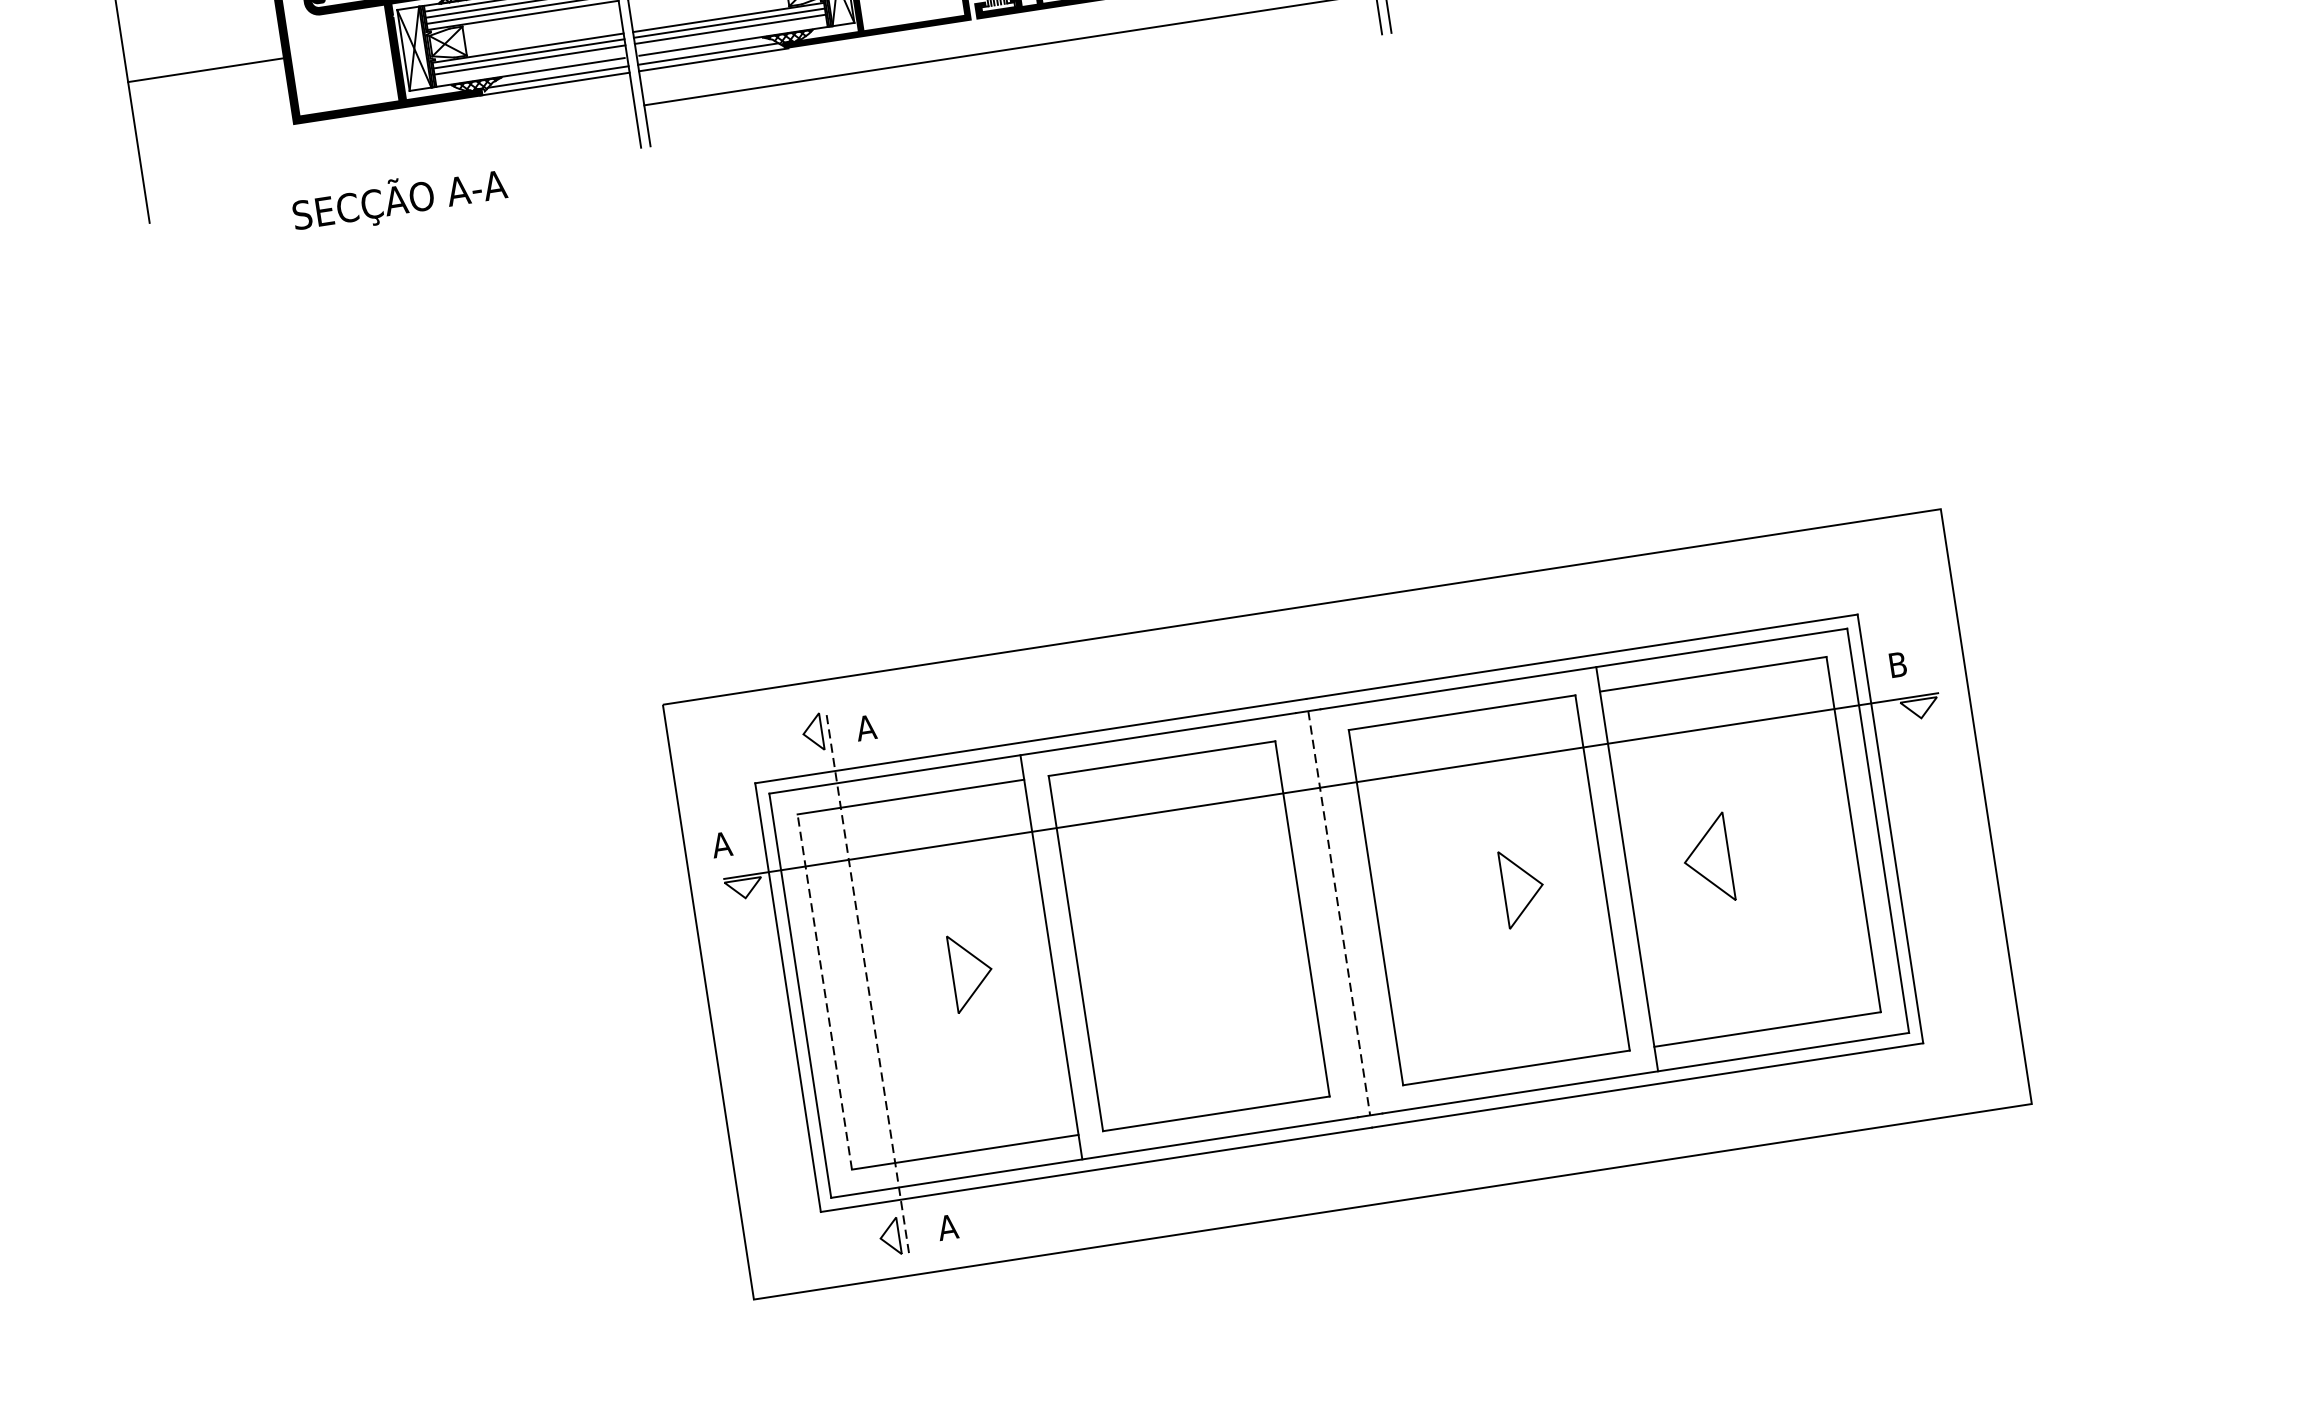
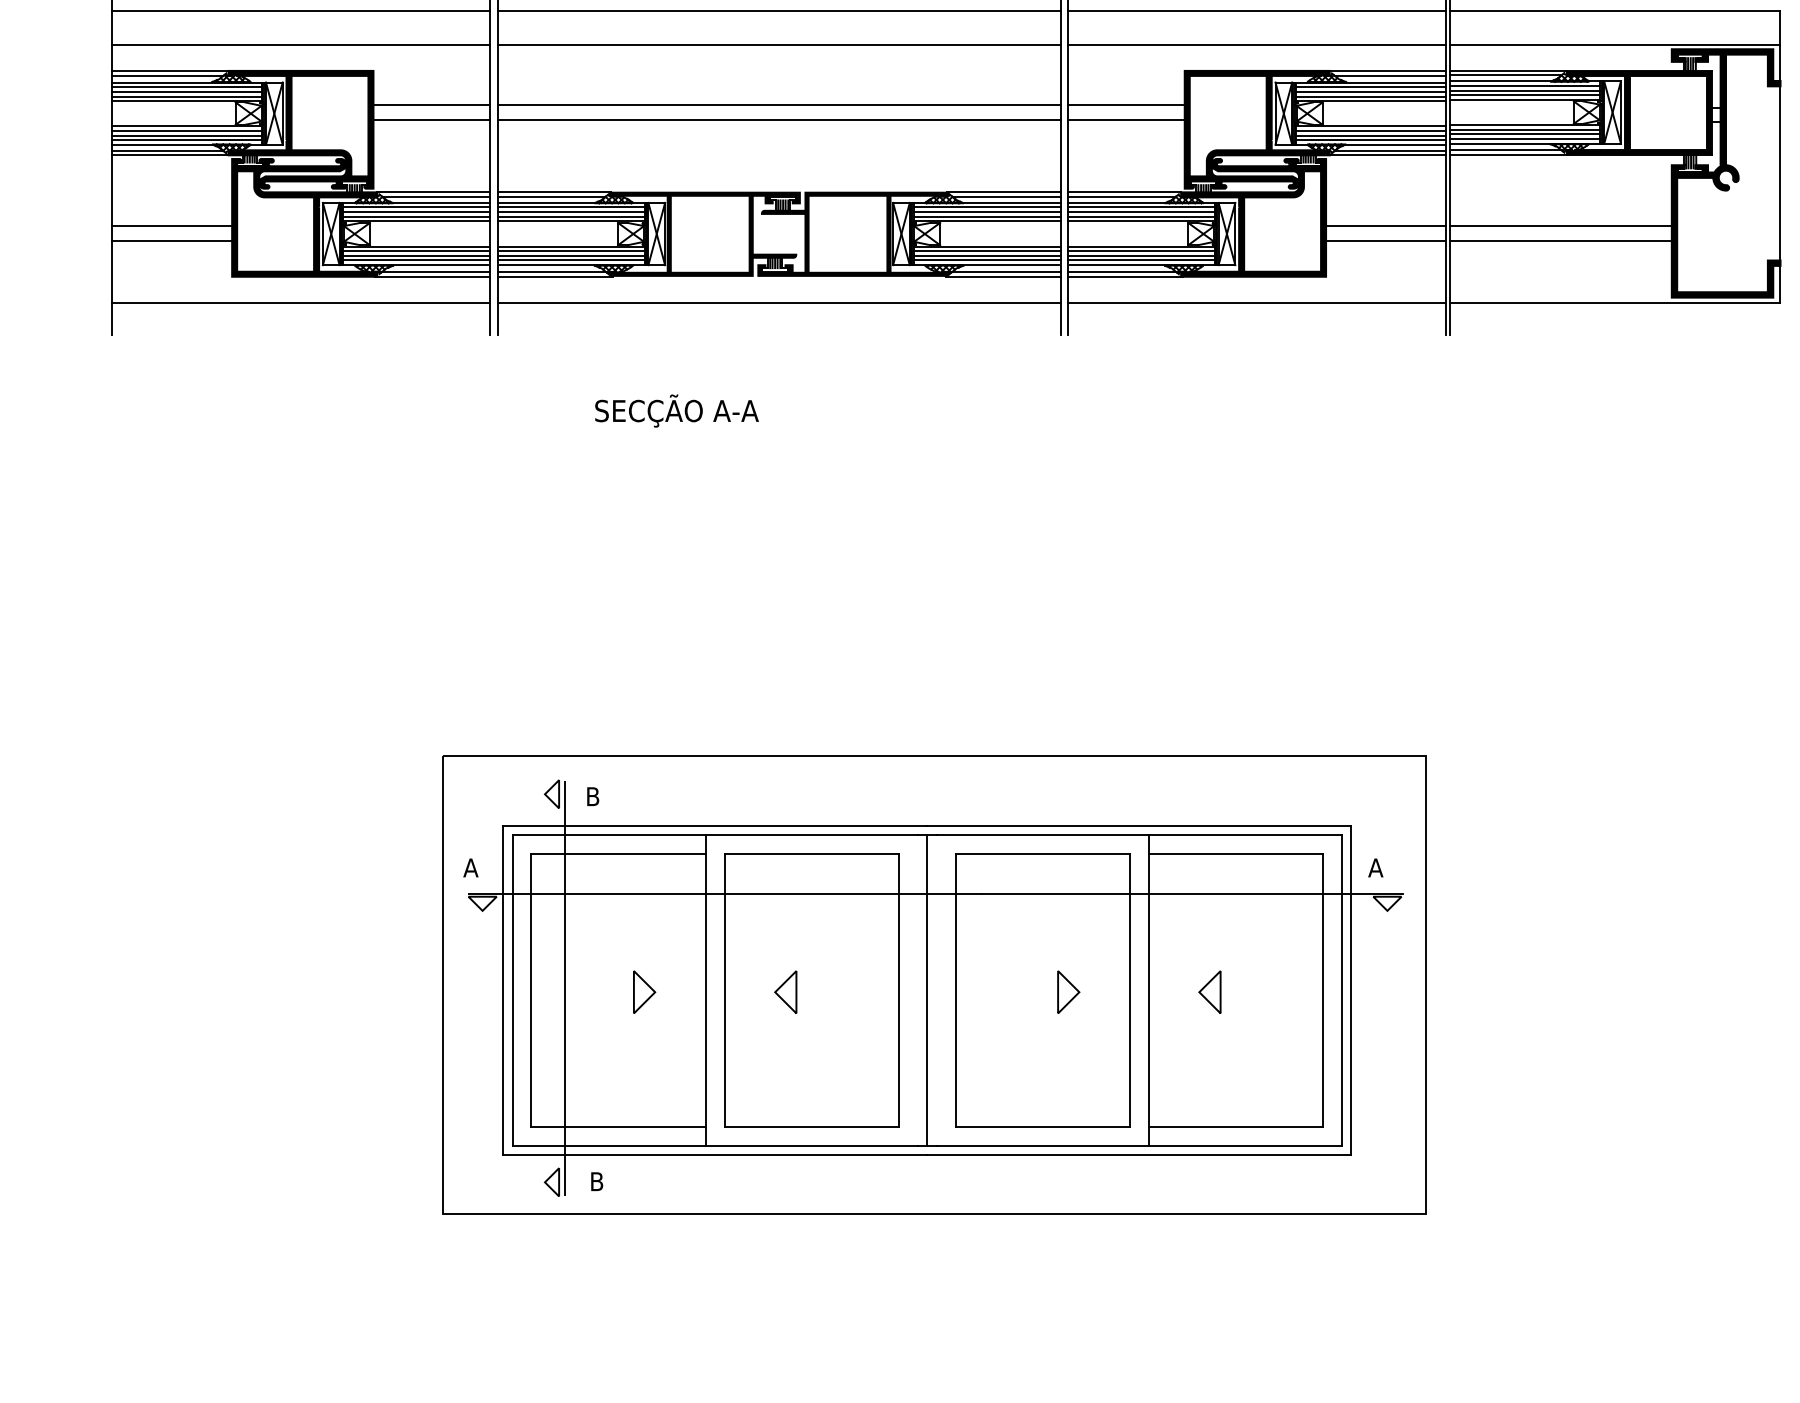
line: (730, 35) -> (570, 260), added
line: (530, 66) -> (416, 260), added
line: (208, 88) -> (171, 240), added
line: (389, 144) -> (301, 303), added
text: (399, 199) -> (676, 410), moved
text: (1897, 664) -> (1375, 867), B -> A
text: (865, 727) -> (592, 796), A -> B
part: (1706, 858) -> (1209, 991), size x0.62
part: (1523, 886) -> (1068, 991), size x0.71
line: (1339, 913) -> (927, 990), dashed -> solid
part: (1155, 942) -> (785, 991), added
part: (972, 970) -> (644, 991), size x0.71
line: (867, 982) -> (564, 988), dashed -> solid
line: (824, 991) -> (531, 990), dashed -> solid
text: (947, 1227) -> (596, 1181), A -> B

